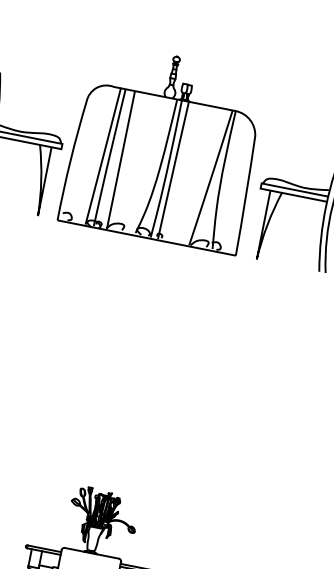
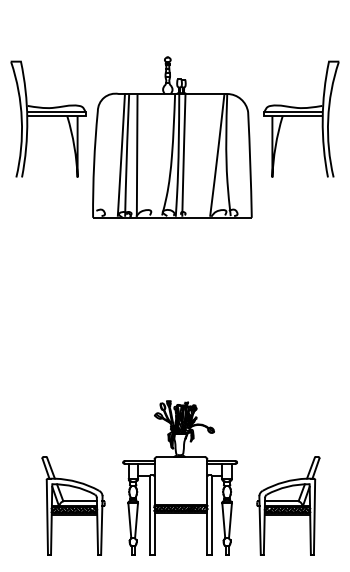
part: (164, 147) -> (172, 137), moved

